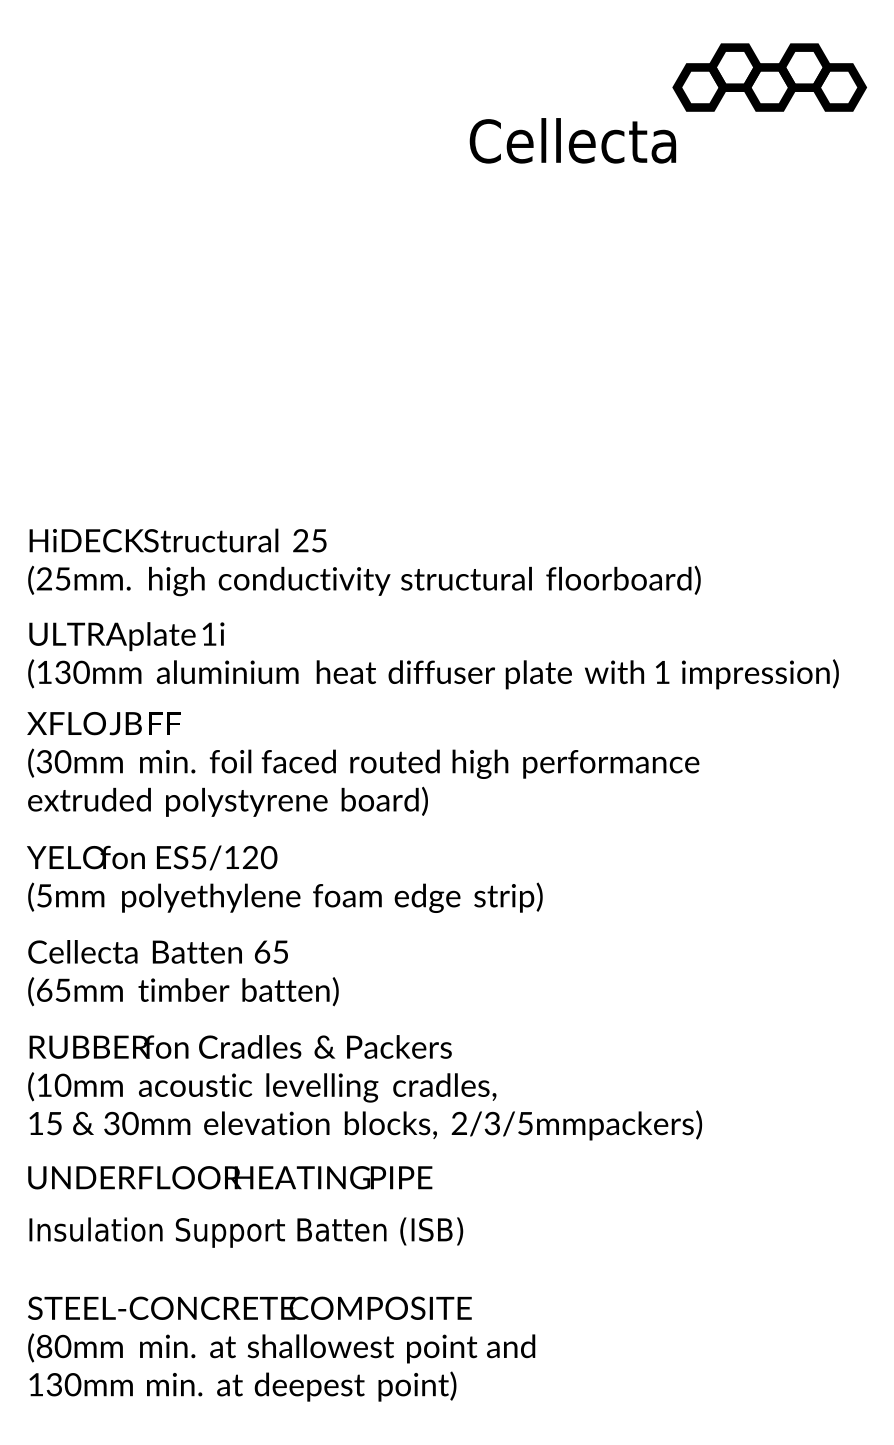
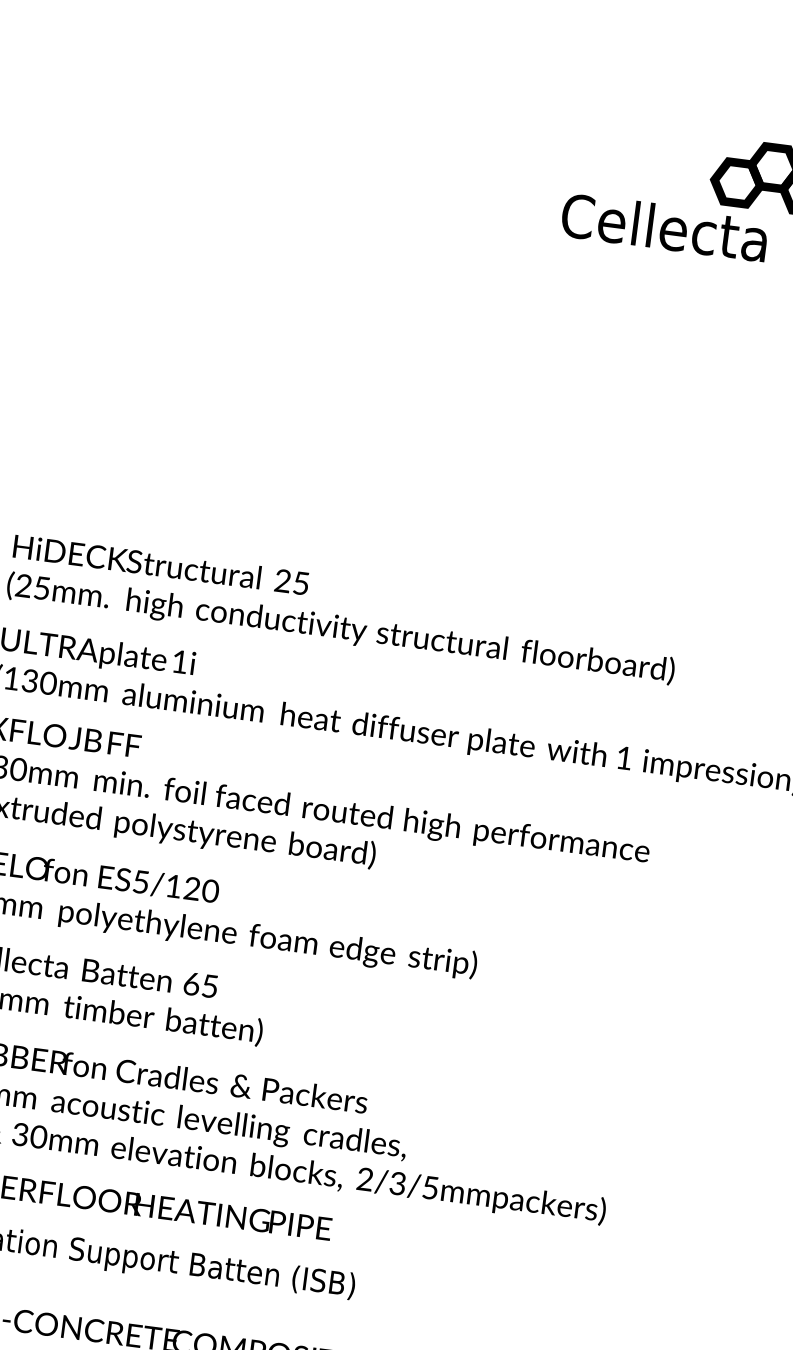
text: (572, 140) -> (664, 226), moved

